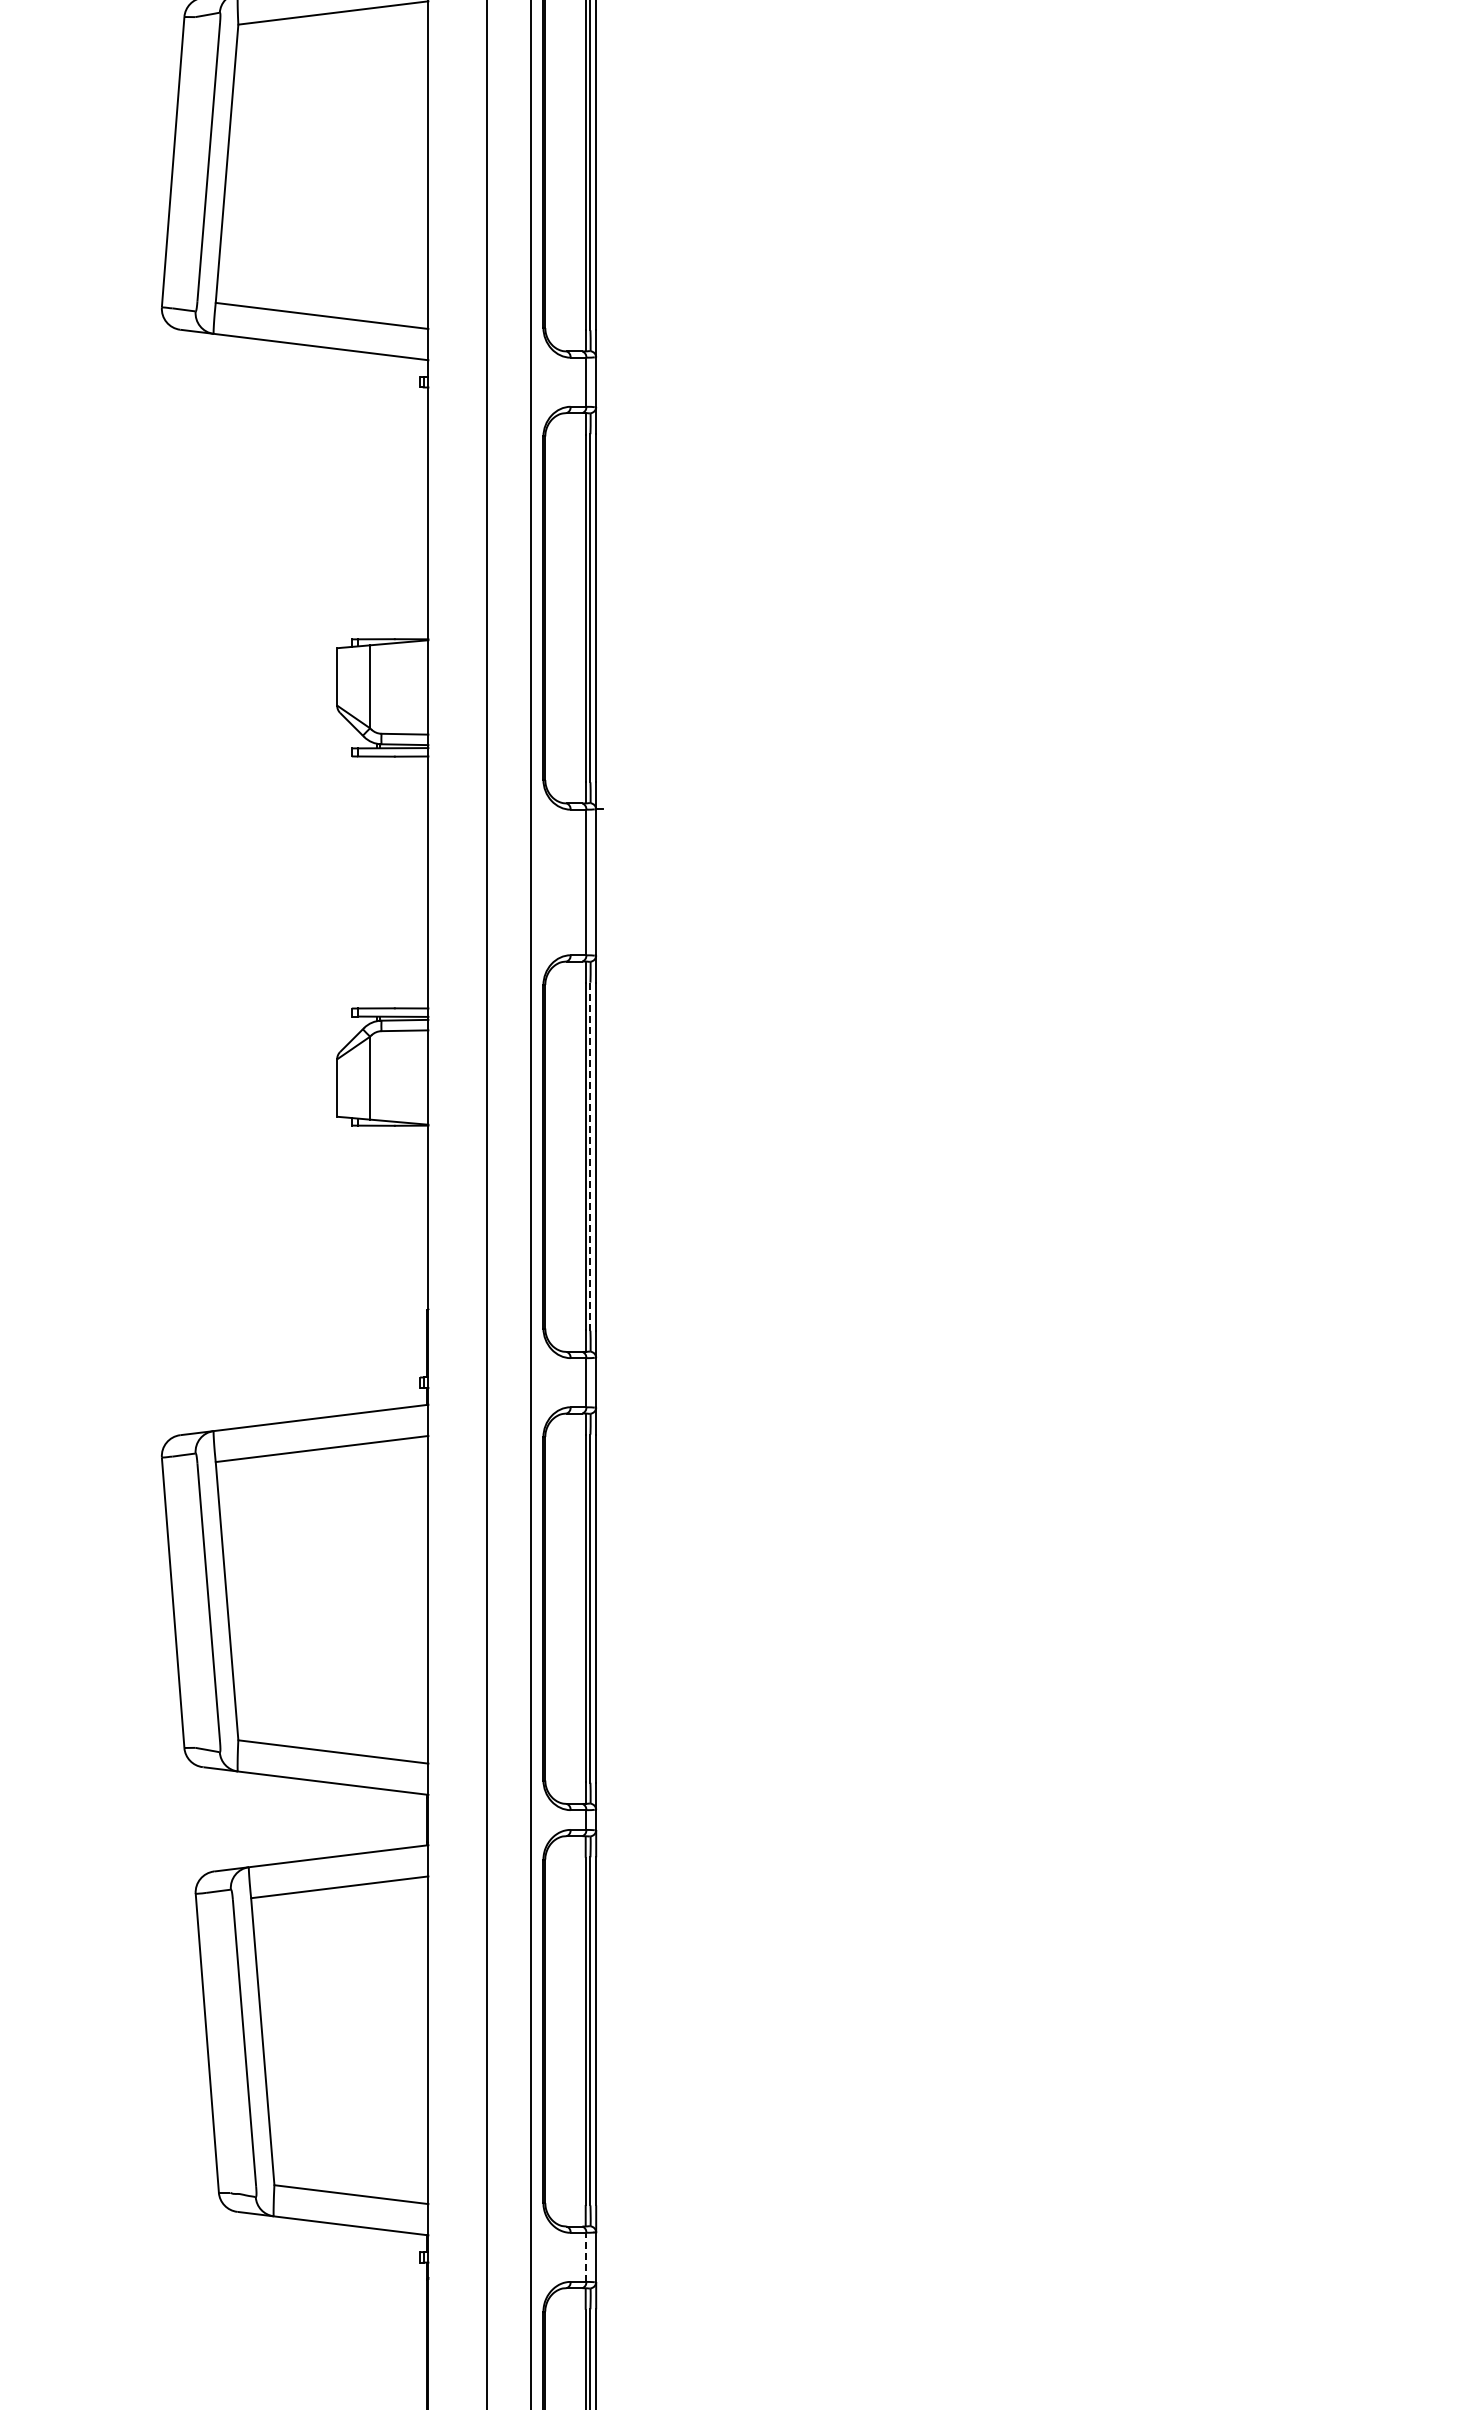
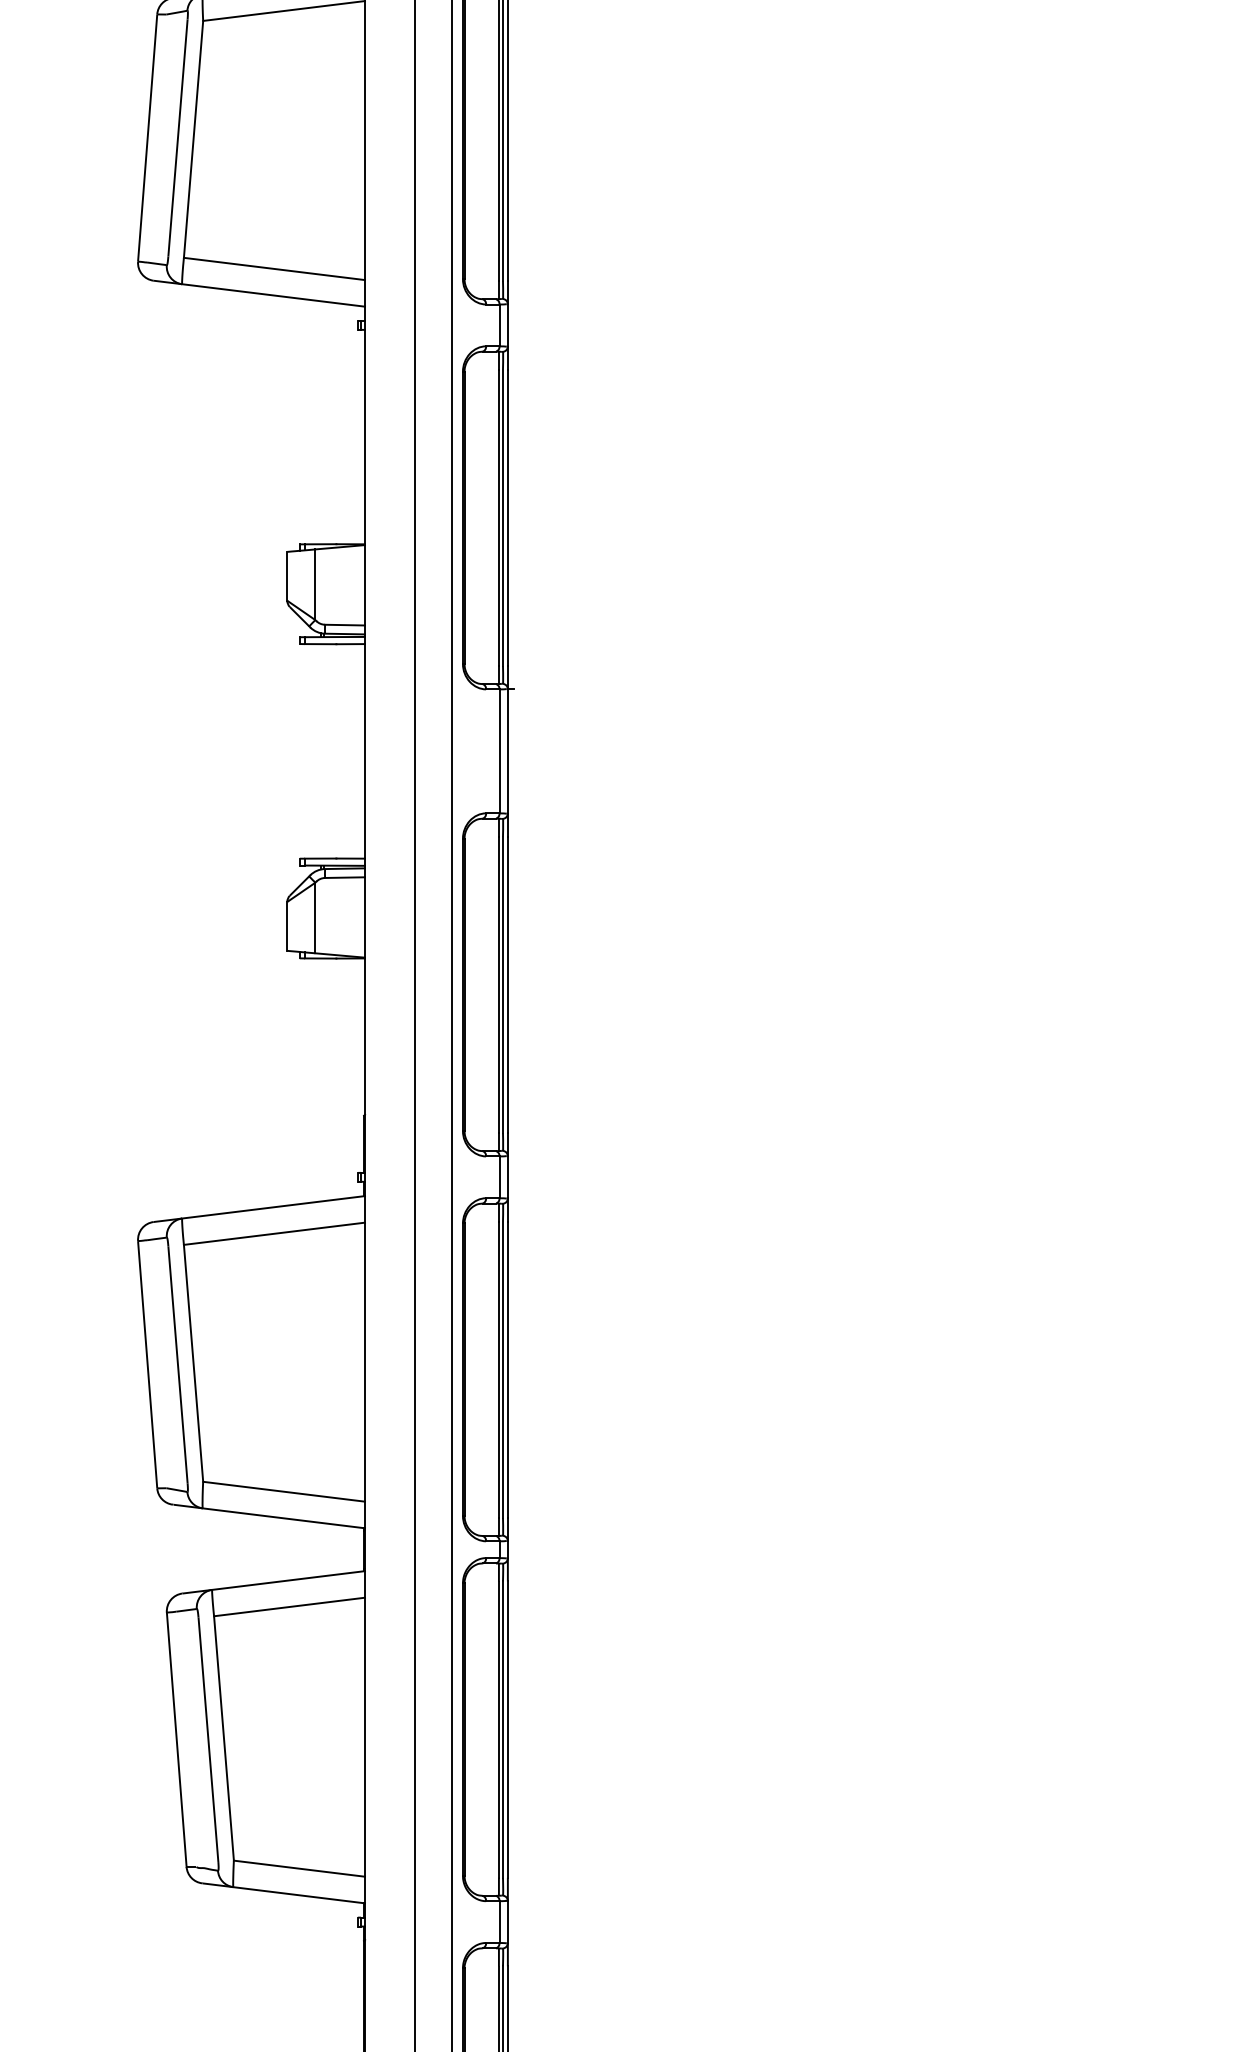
line: (590, 1156) -> (503, 984), dashed -> solid
line: (586, 2257) -> (499, 1922), dashed -> solid

